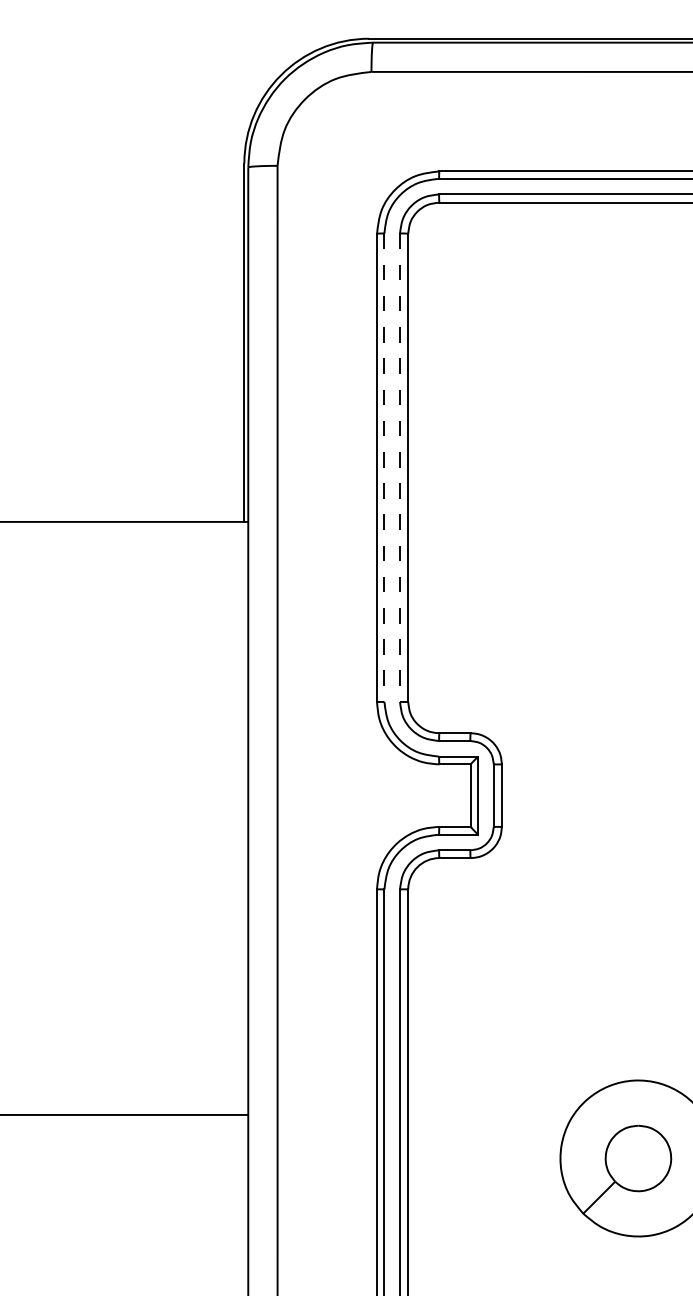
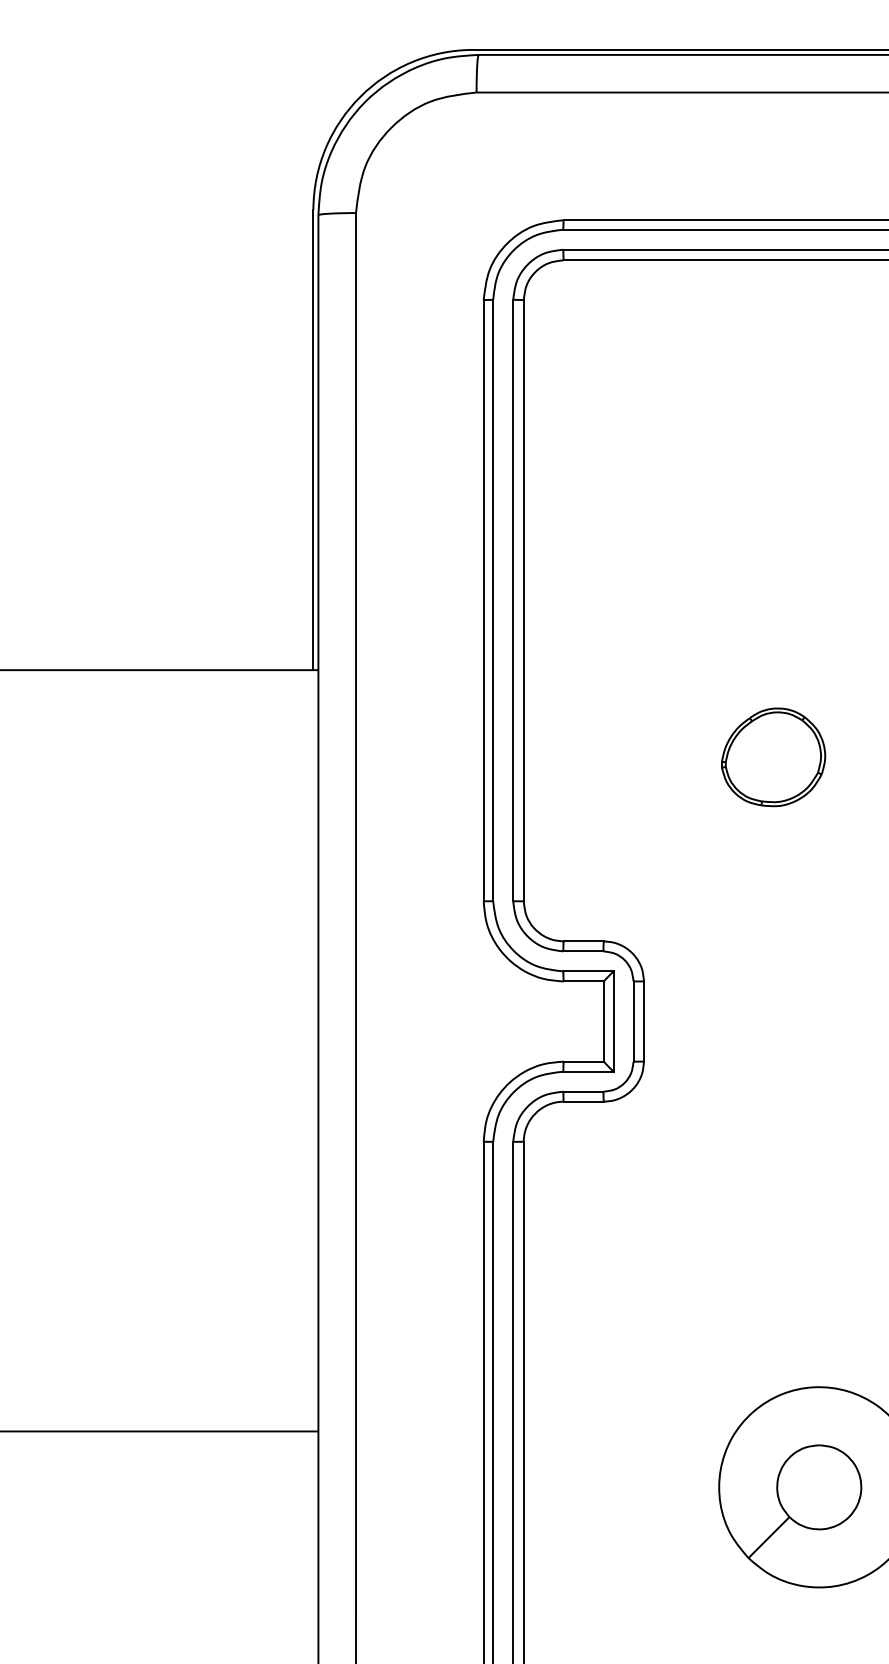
line: (384, 467) -> (493, 600), dashed -> solid
line: (400, 467) -> (513, 600), dashed -> solid
part: (602, 589) -> (773, 757), added

